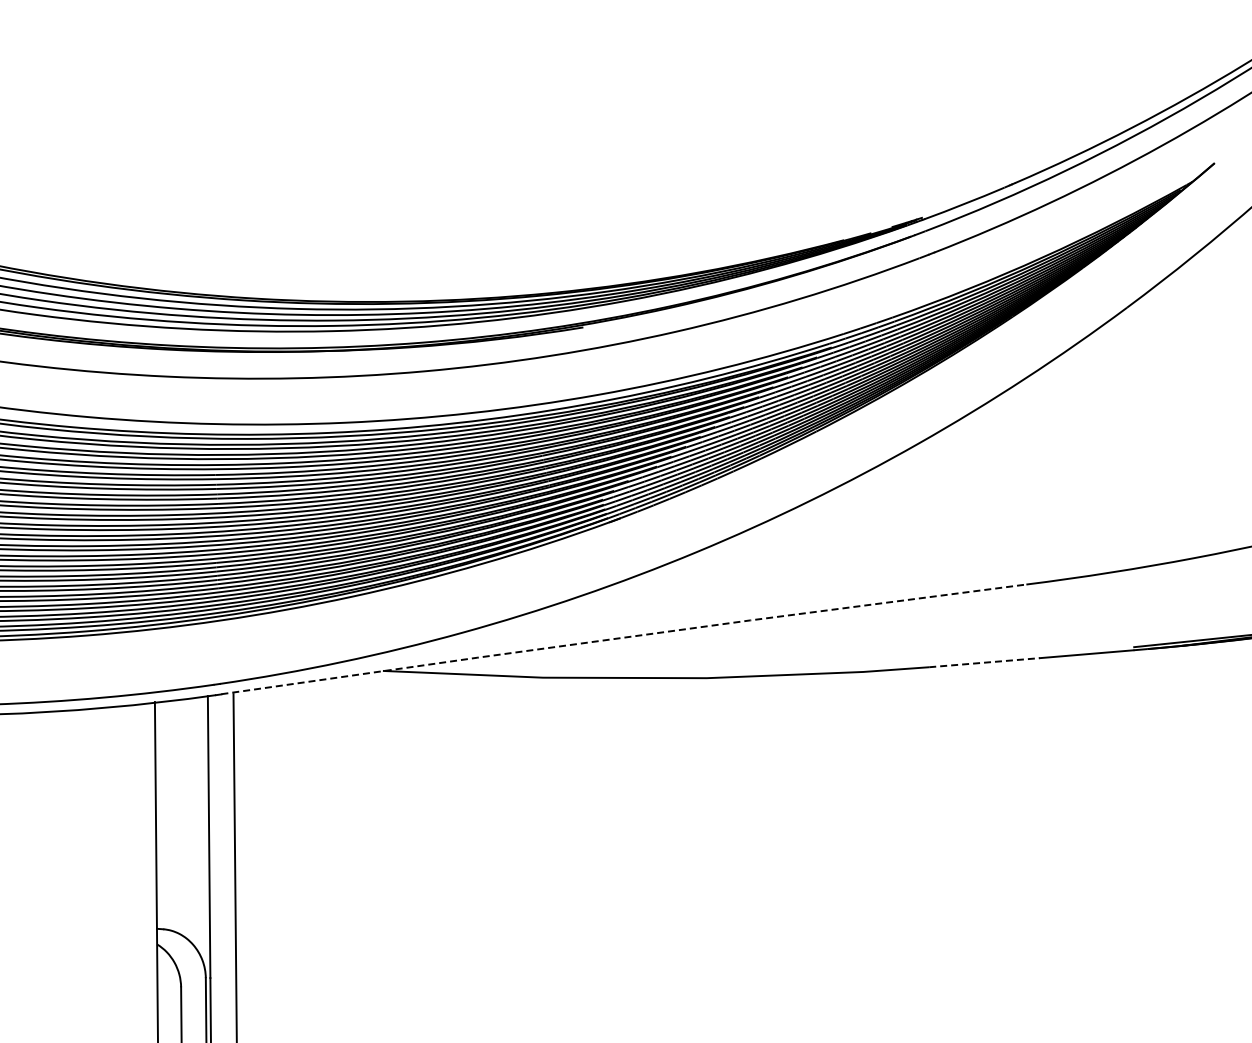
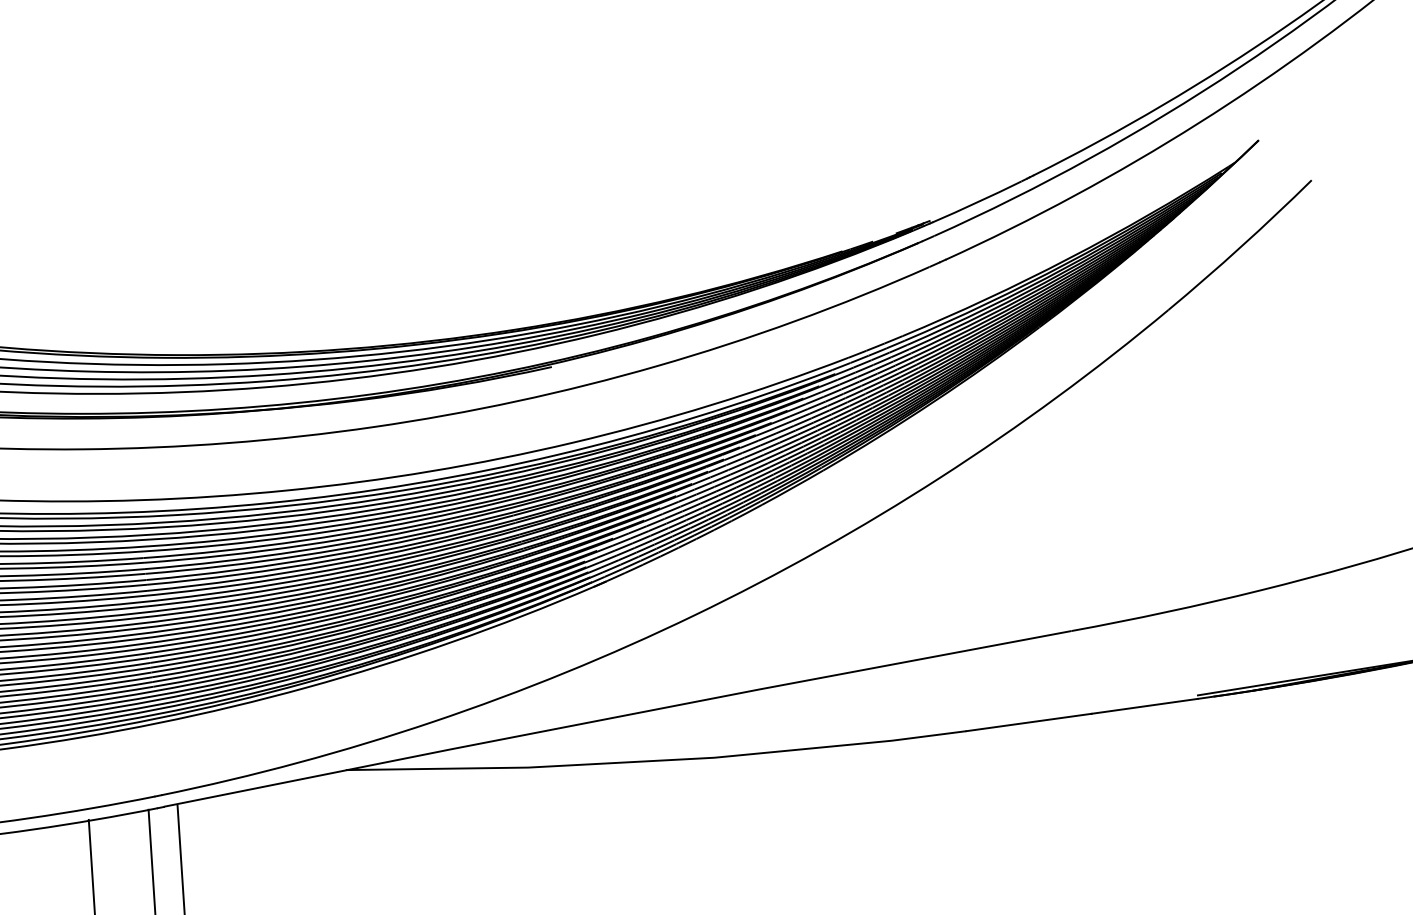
line: (623, 637) -> (617, 716), dashed -> solid
line: (985, 662) -> (1030, 722), dashed -> solid

